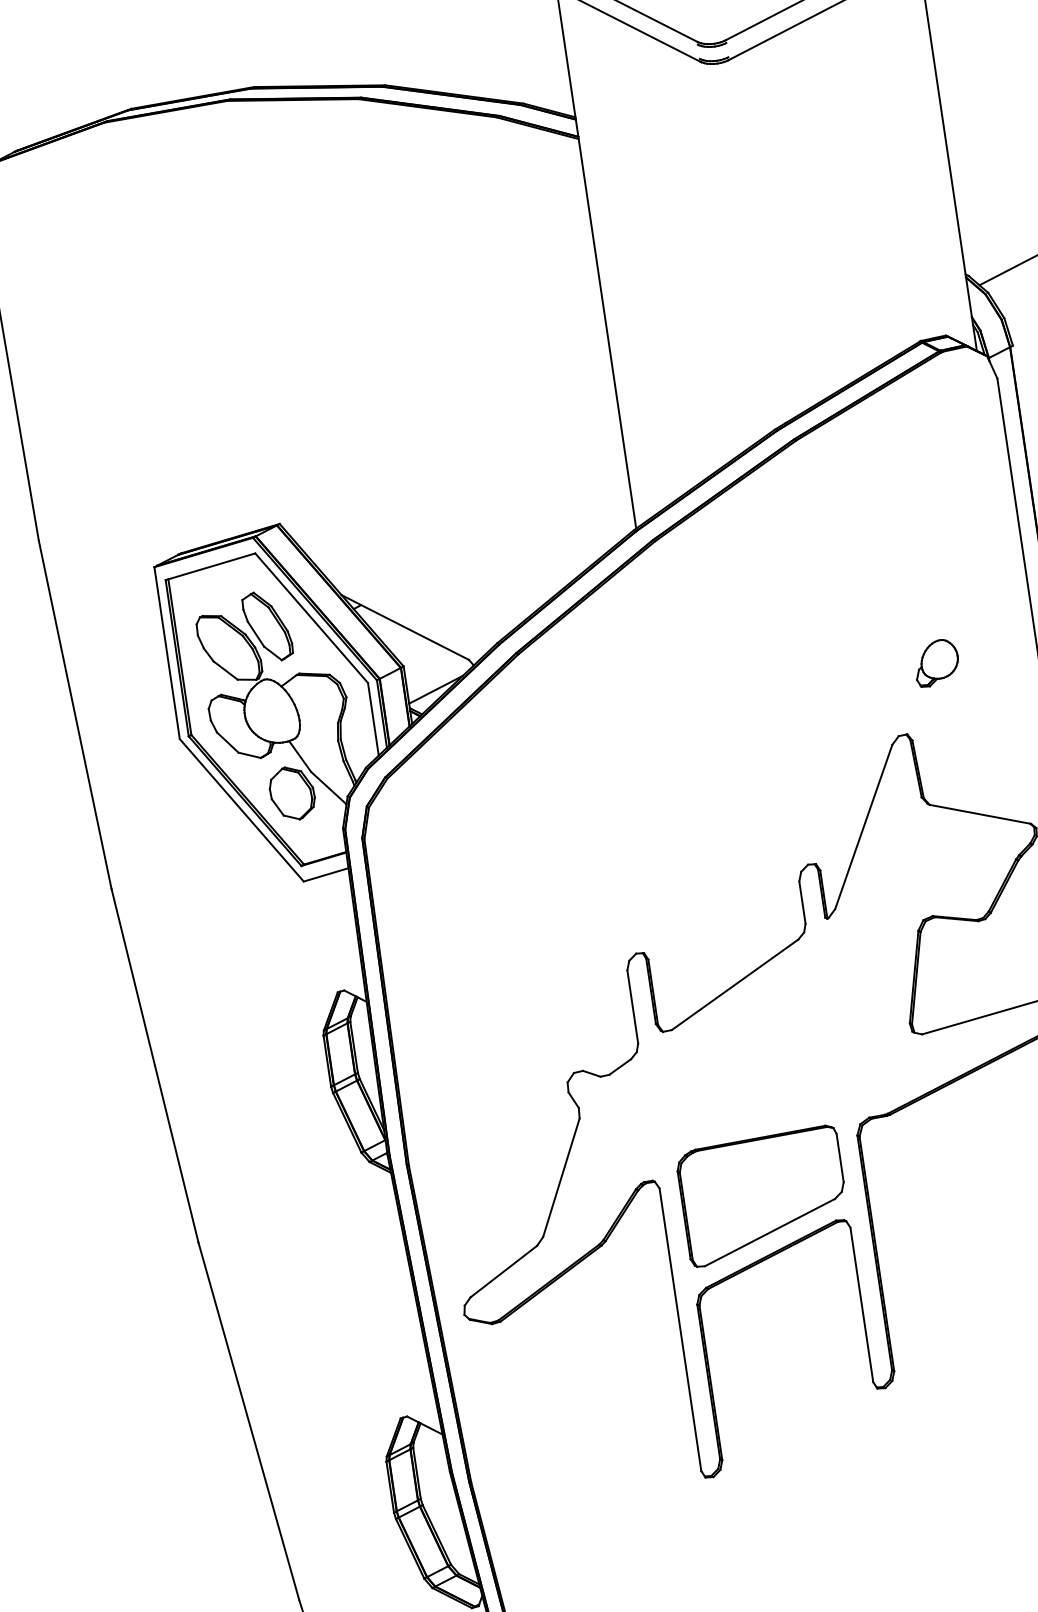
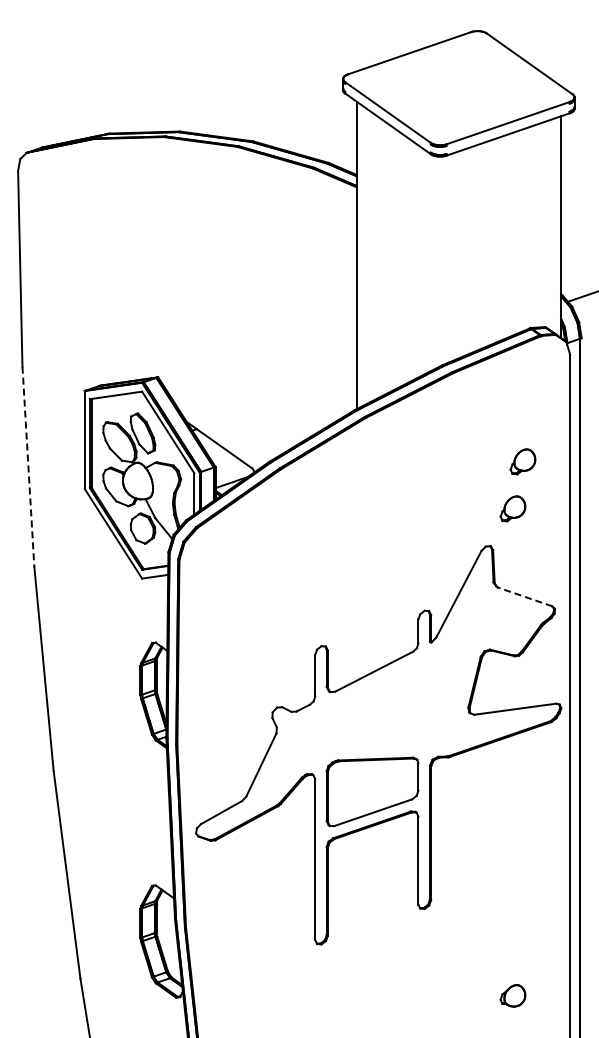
part: (941, 577) -> (522, 461), added
line: (75, 715) -> (28, 467), solid -> dashed
line: (979, 813) -> (524, 596), solid -> dashed

